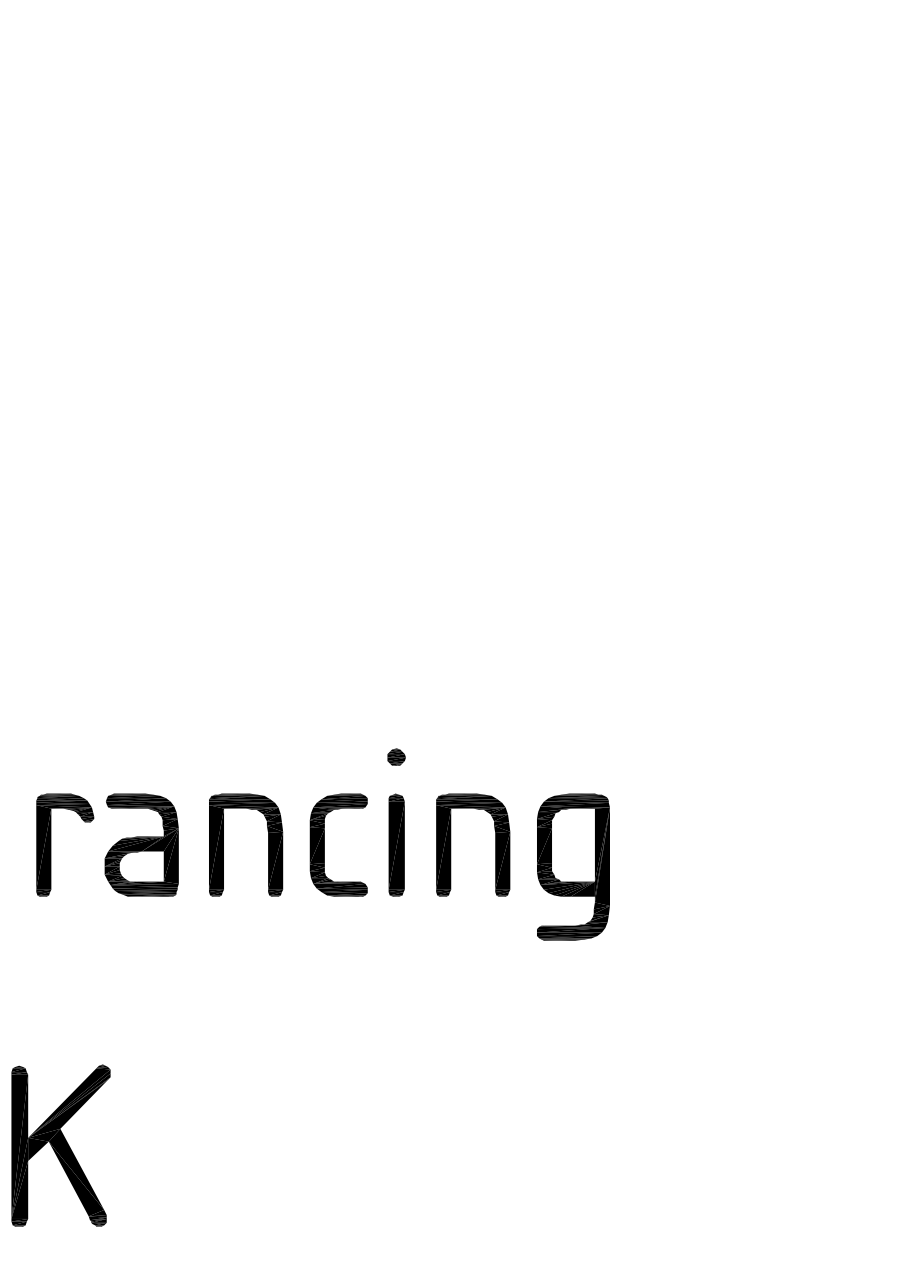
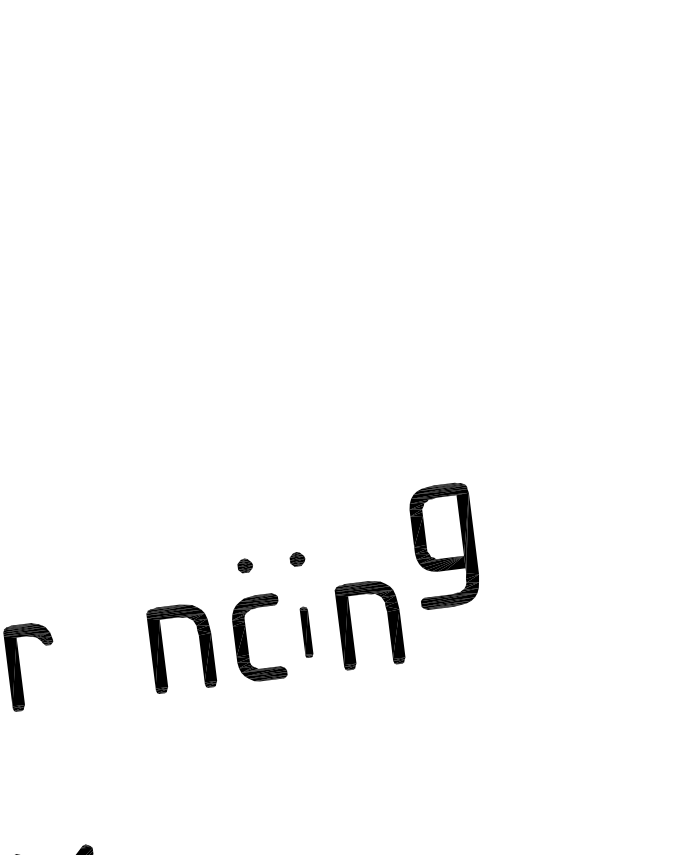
part: (333, 756) -> (245, 565), added
part: (141, 844) -> (95, 658), removed
part: (396, 844) -> (306, 631), size x0.6
part: (573, 866) -> (444, 545), moved

